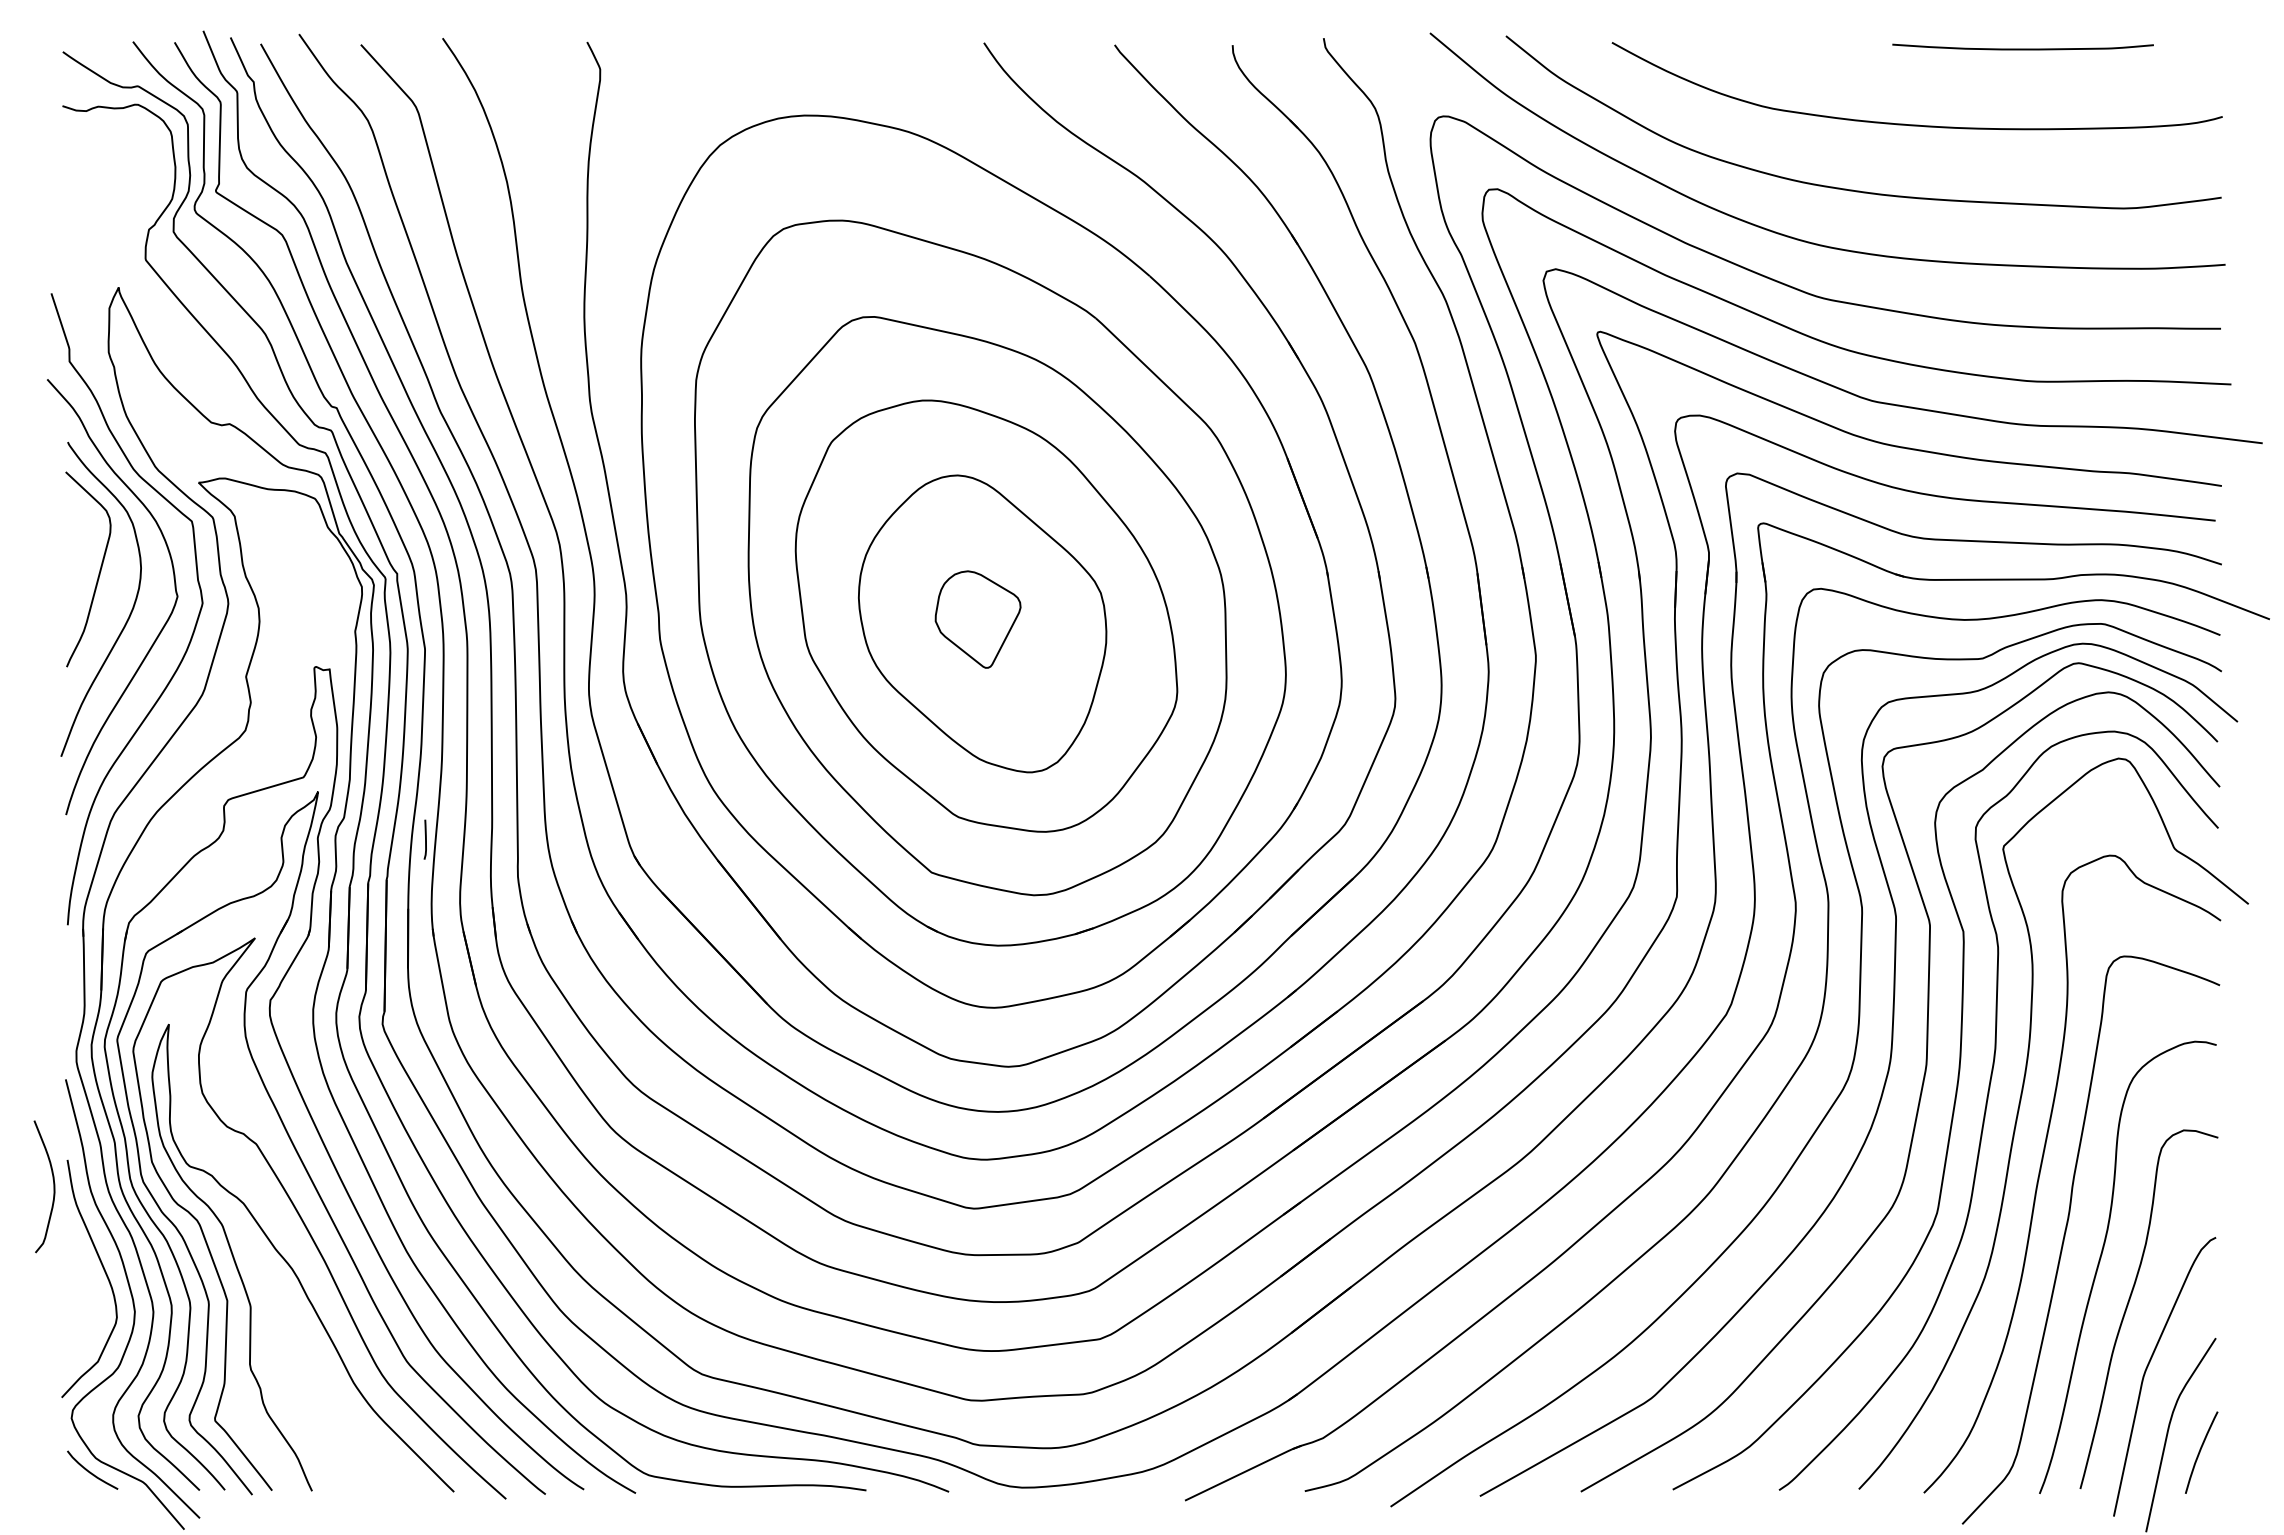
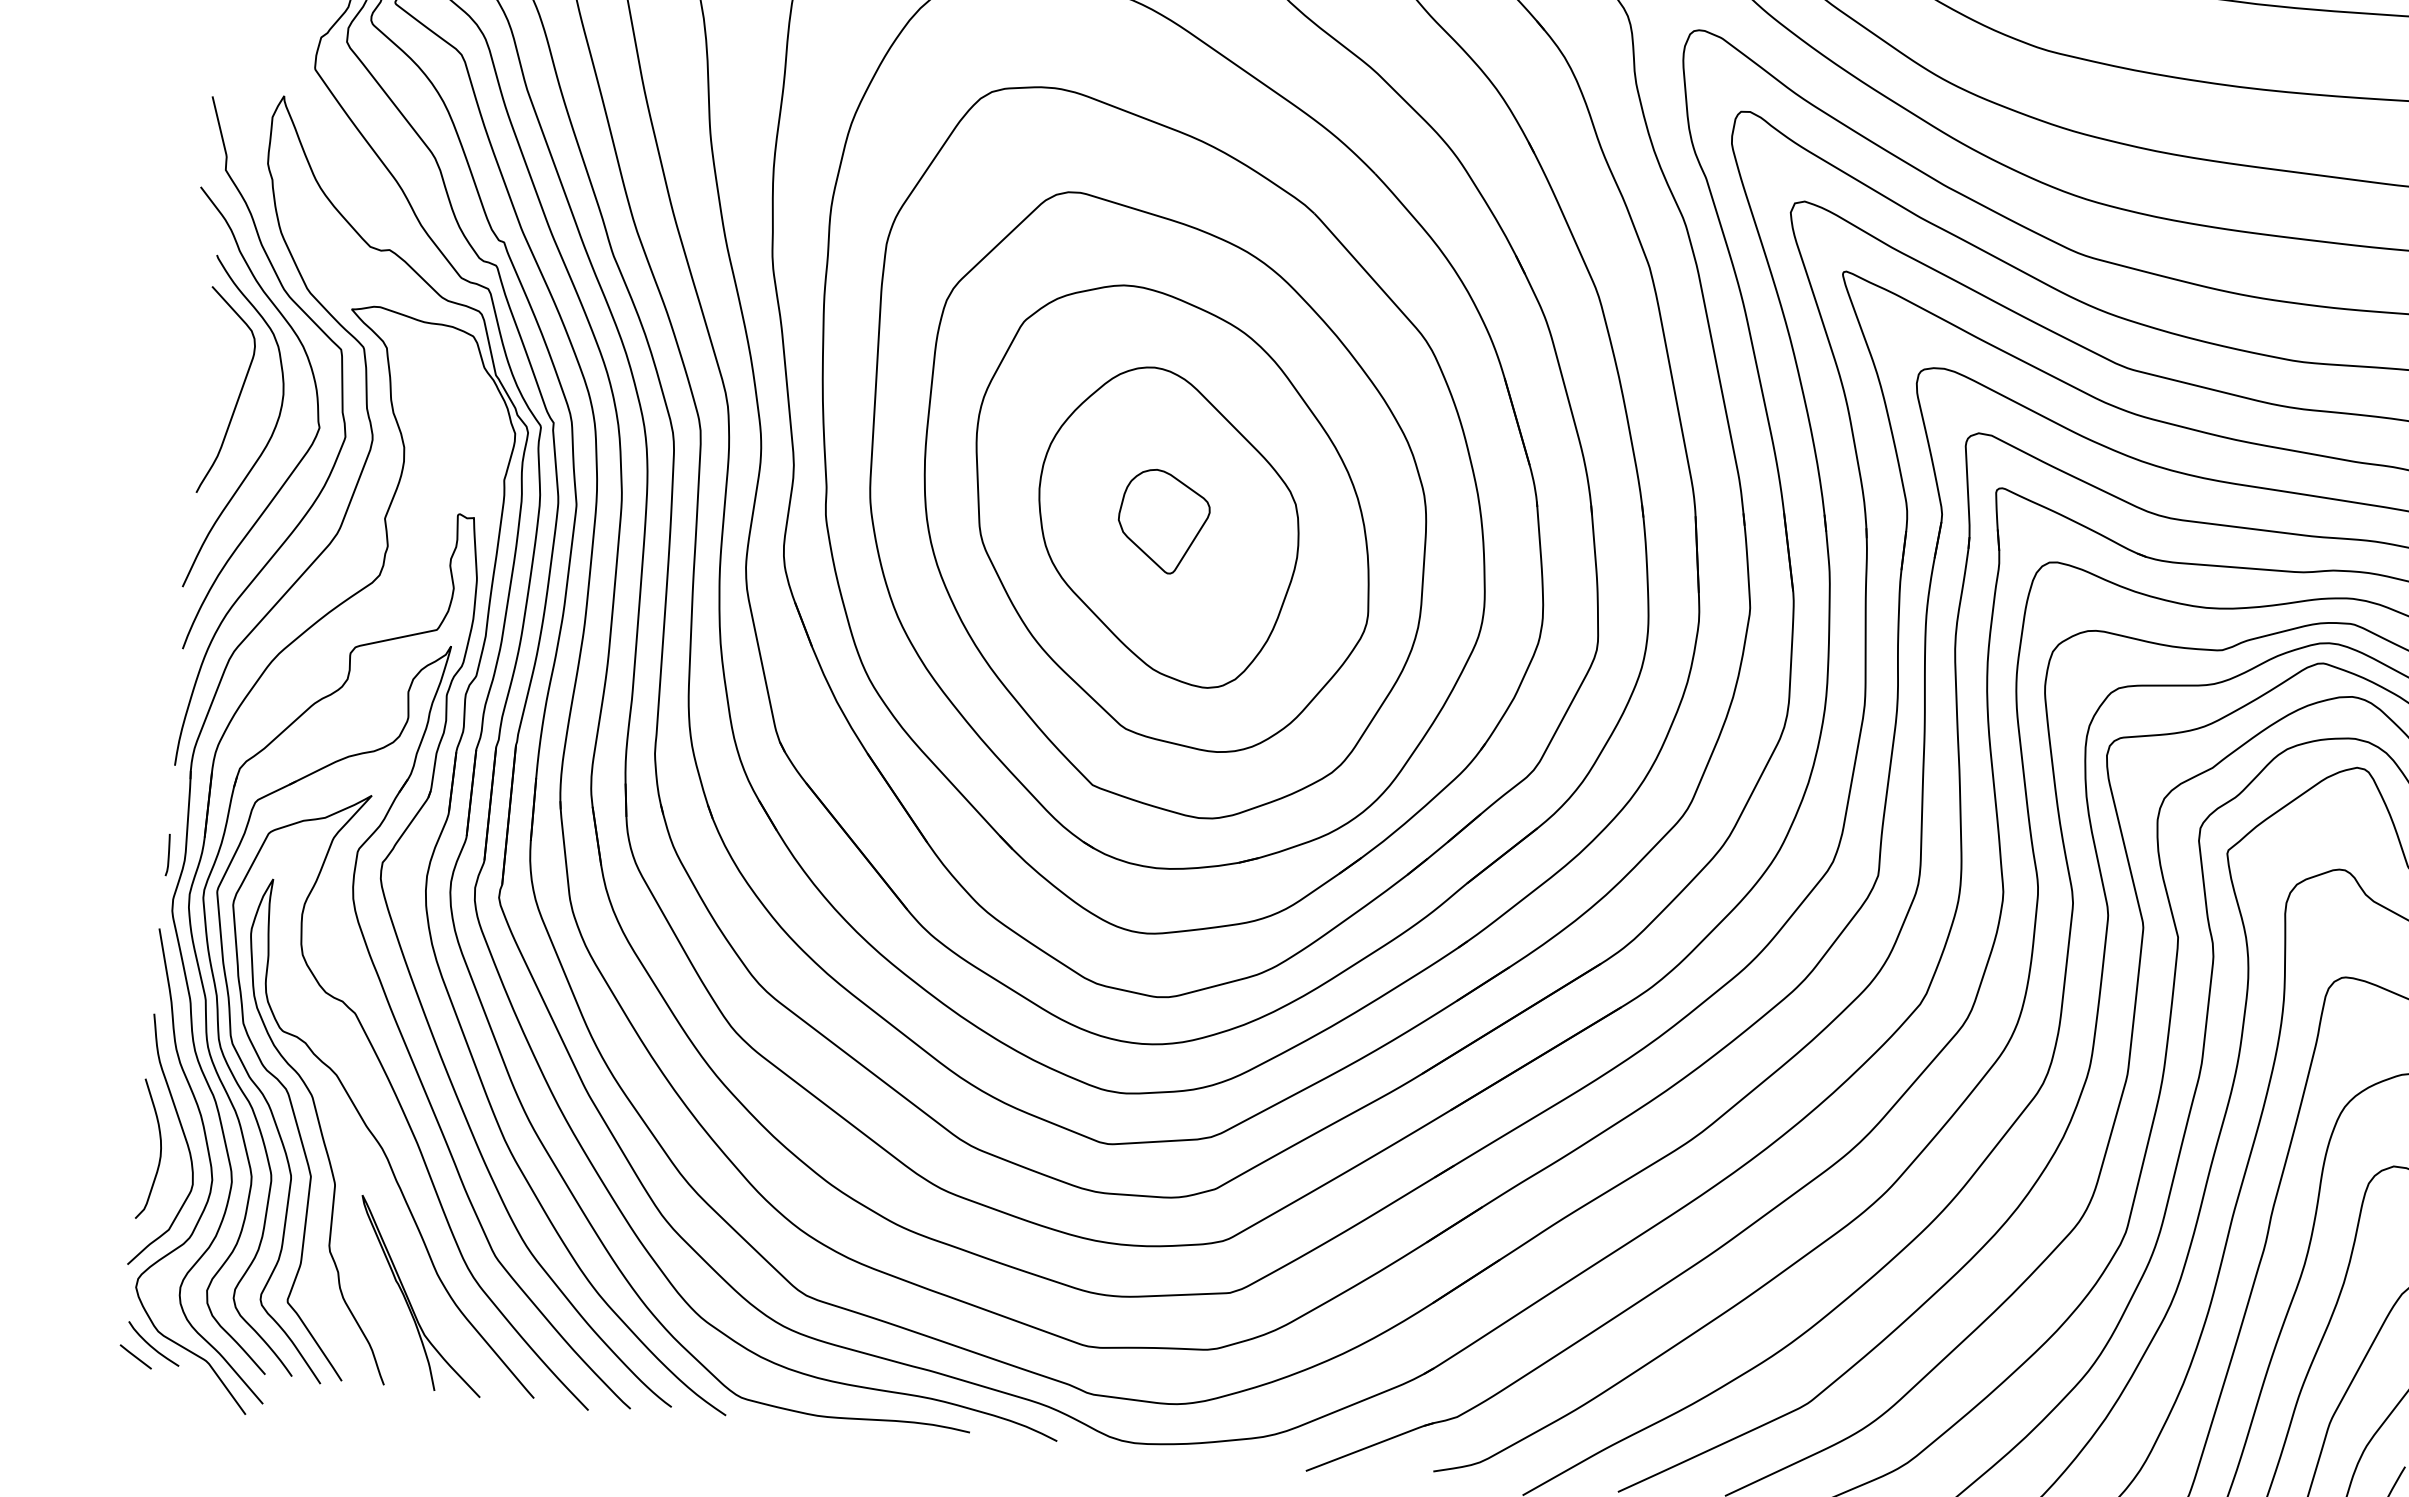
line: (425, 839) -> (168, 854), moved
curve: (53, 1186) -> (160, 1150), moved
curve: (329, 1408) -> (409, 1299), added
line: (76, 1483) -> (135, 1356), added

